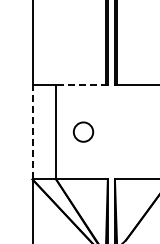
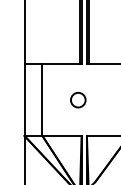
line: (82, 84) -> (62, 64), dashed -> solid
line: (32, 131) -> (24, 99), dashed -> solid
circle: (83, 131) -> (78, 99), moved

